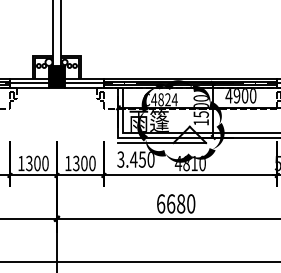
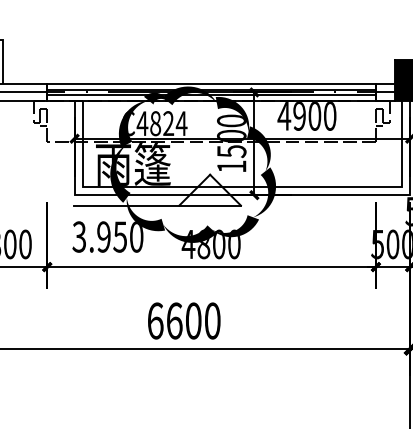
text: (133, 159) -> (103, 236), 3.450 -> 3.950
text: (194, 163) -> (218, 244), 4810 -> 4800
text: (181, 204) -> (194, 322), 6680 -> 6600

